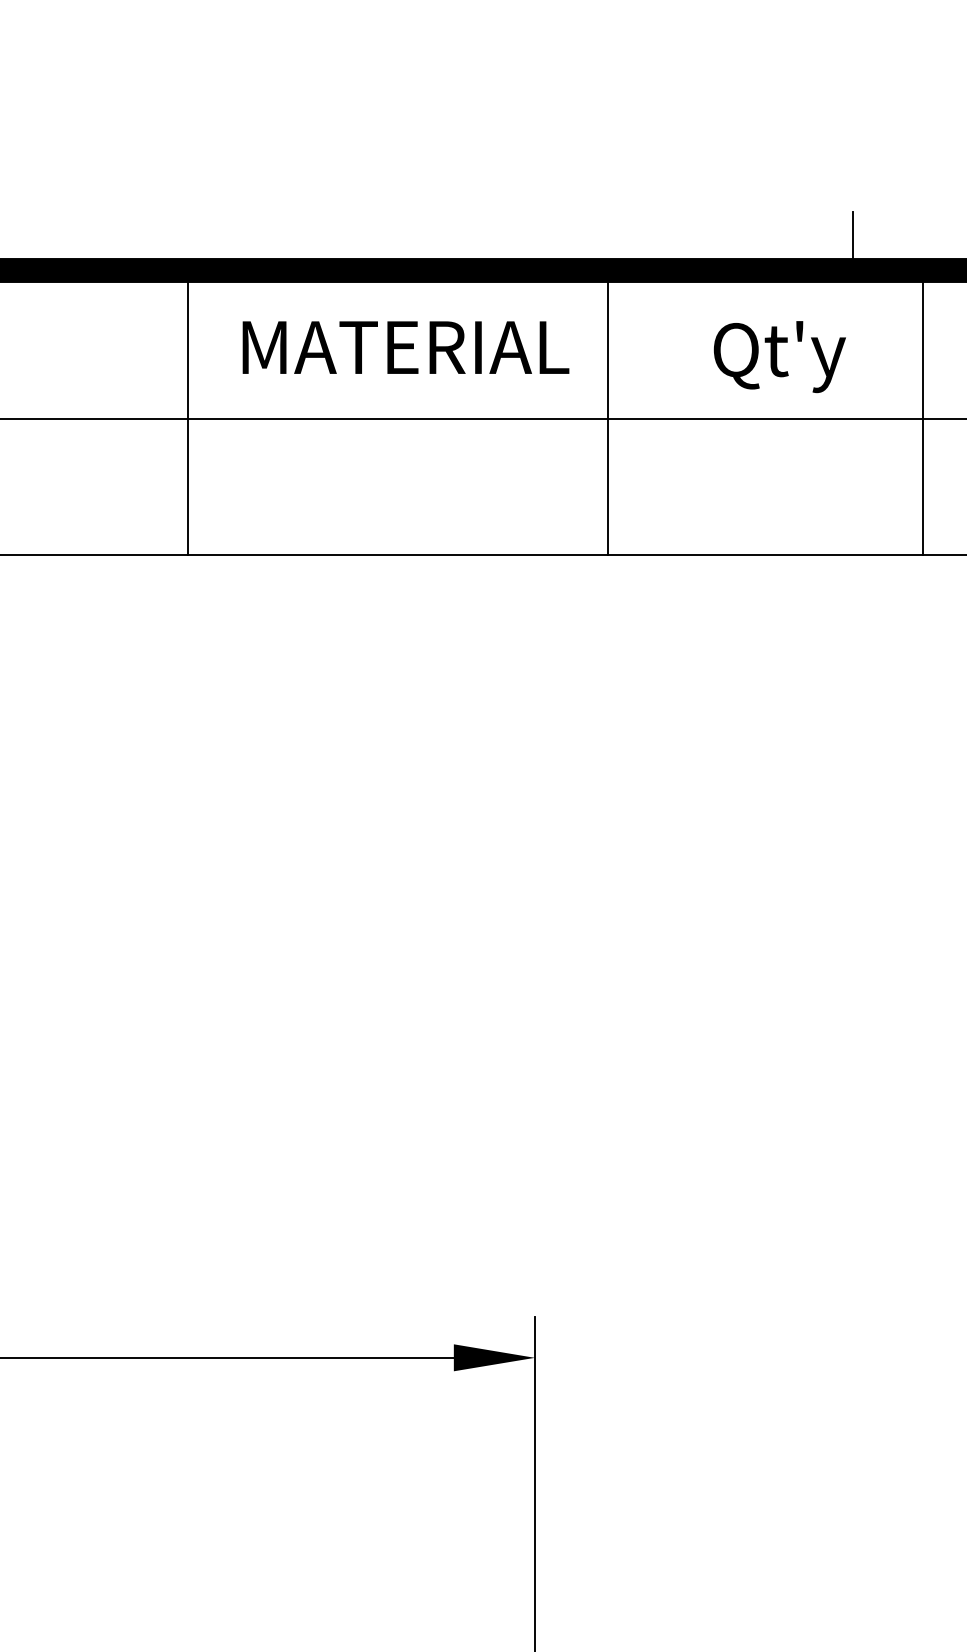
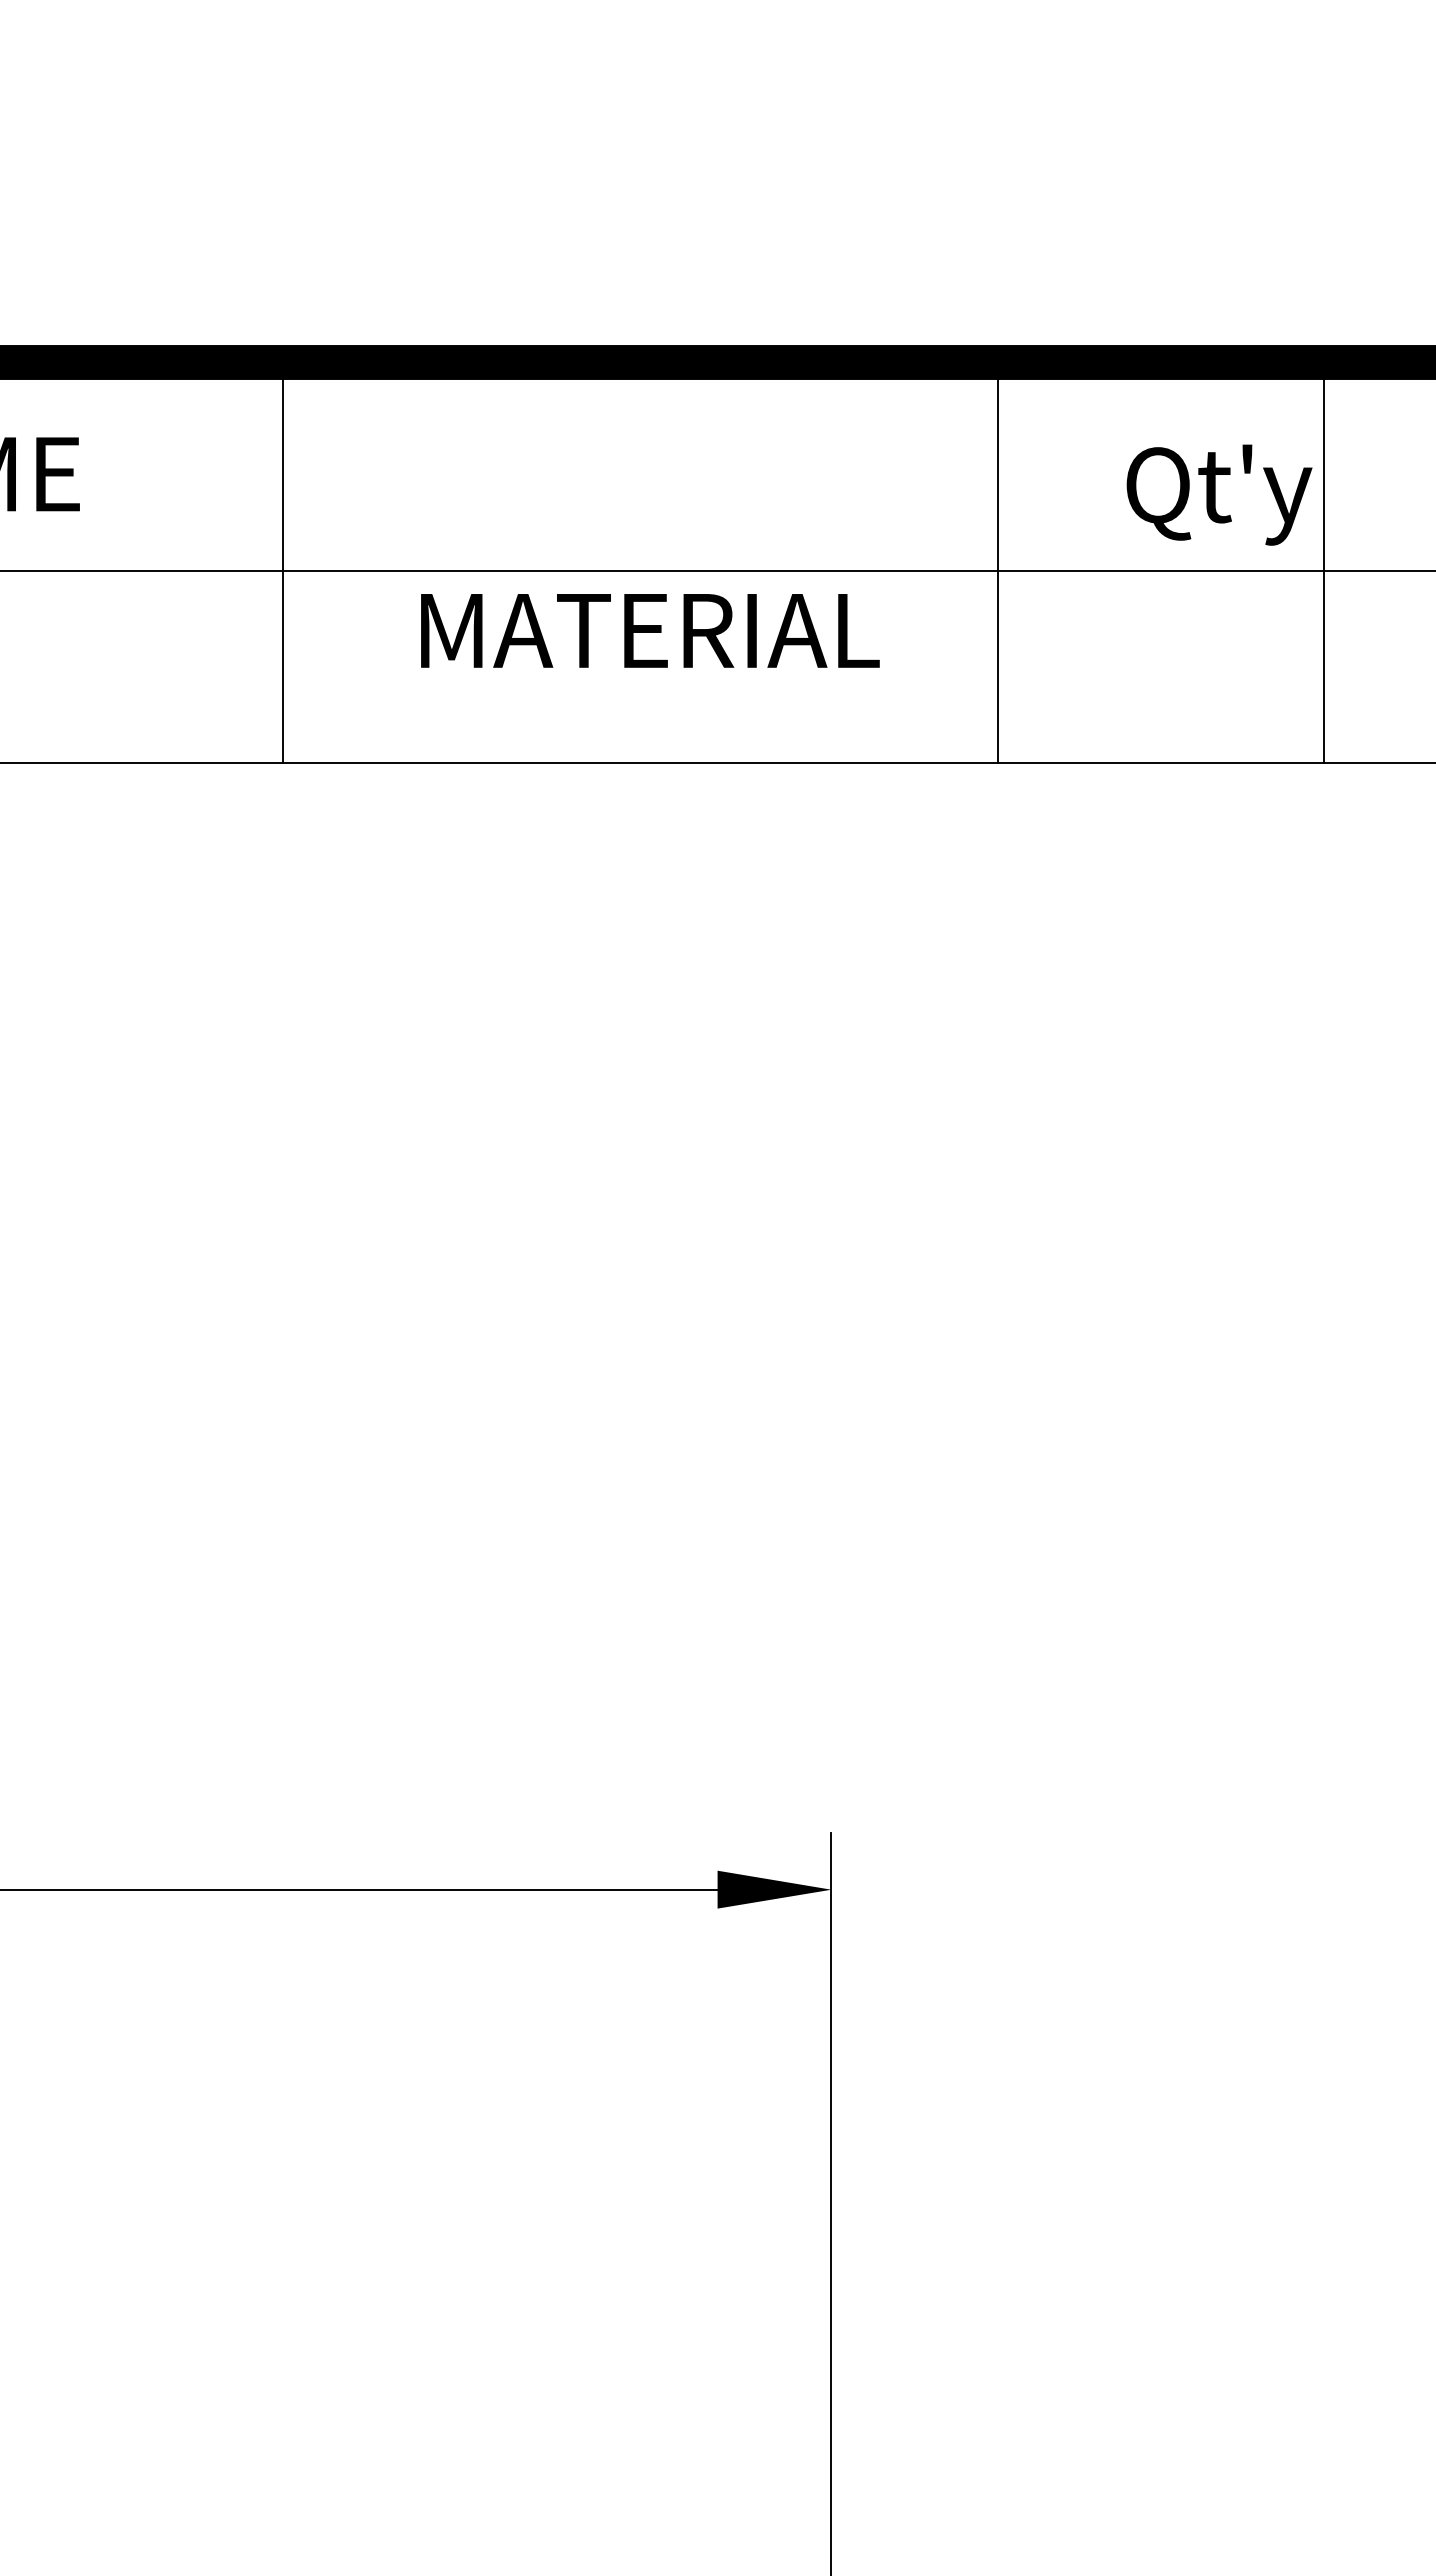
line: (853, 235) -> (1278, 313), removed
text: (406, 347) -> (650, 630), moved
text: (779, 356) -> (1219, 494), moved
line: (187, 418) -> (282, 570), moved
line: (607, 418) -> (997, 570), moved
line: (923, 418) -> (1323, 570), moved

